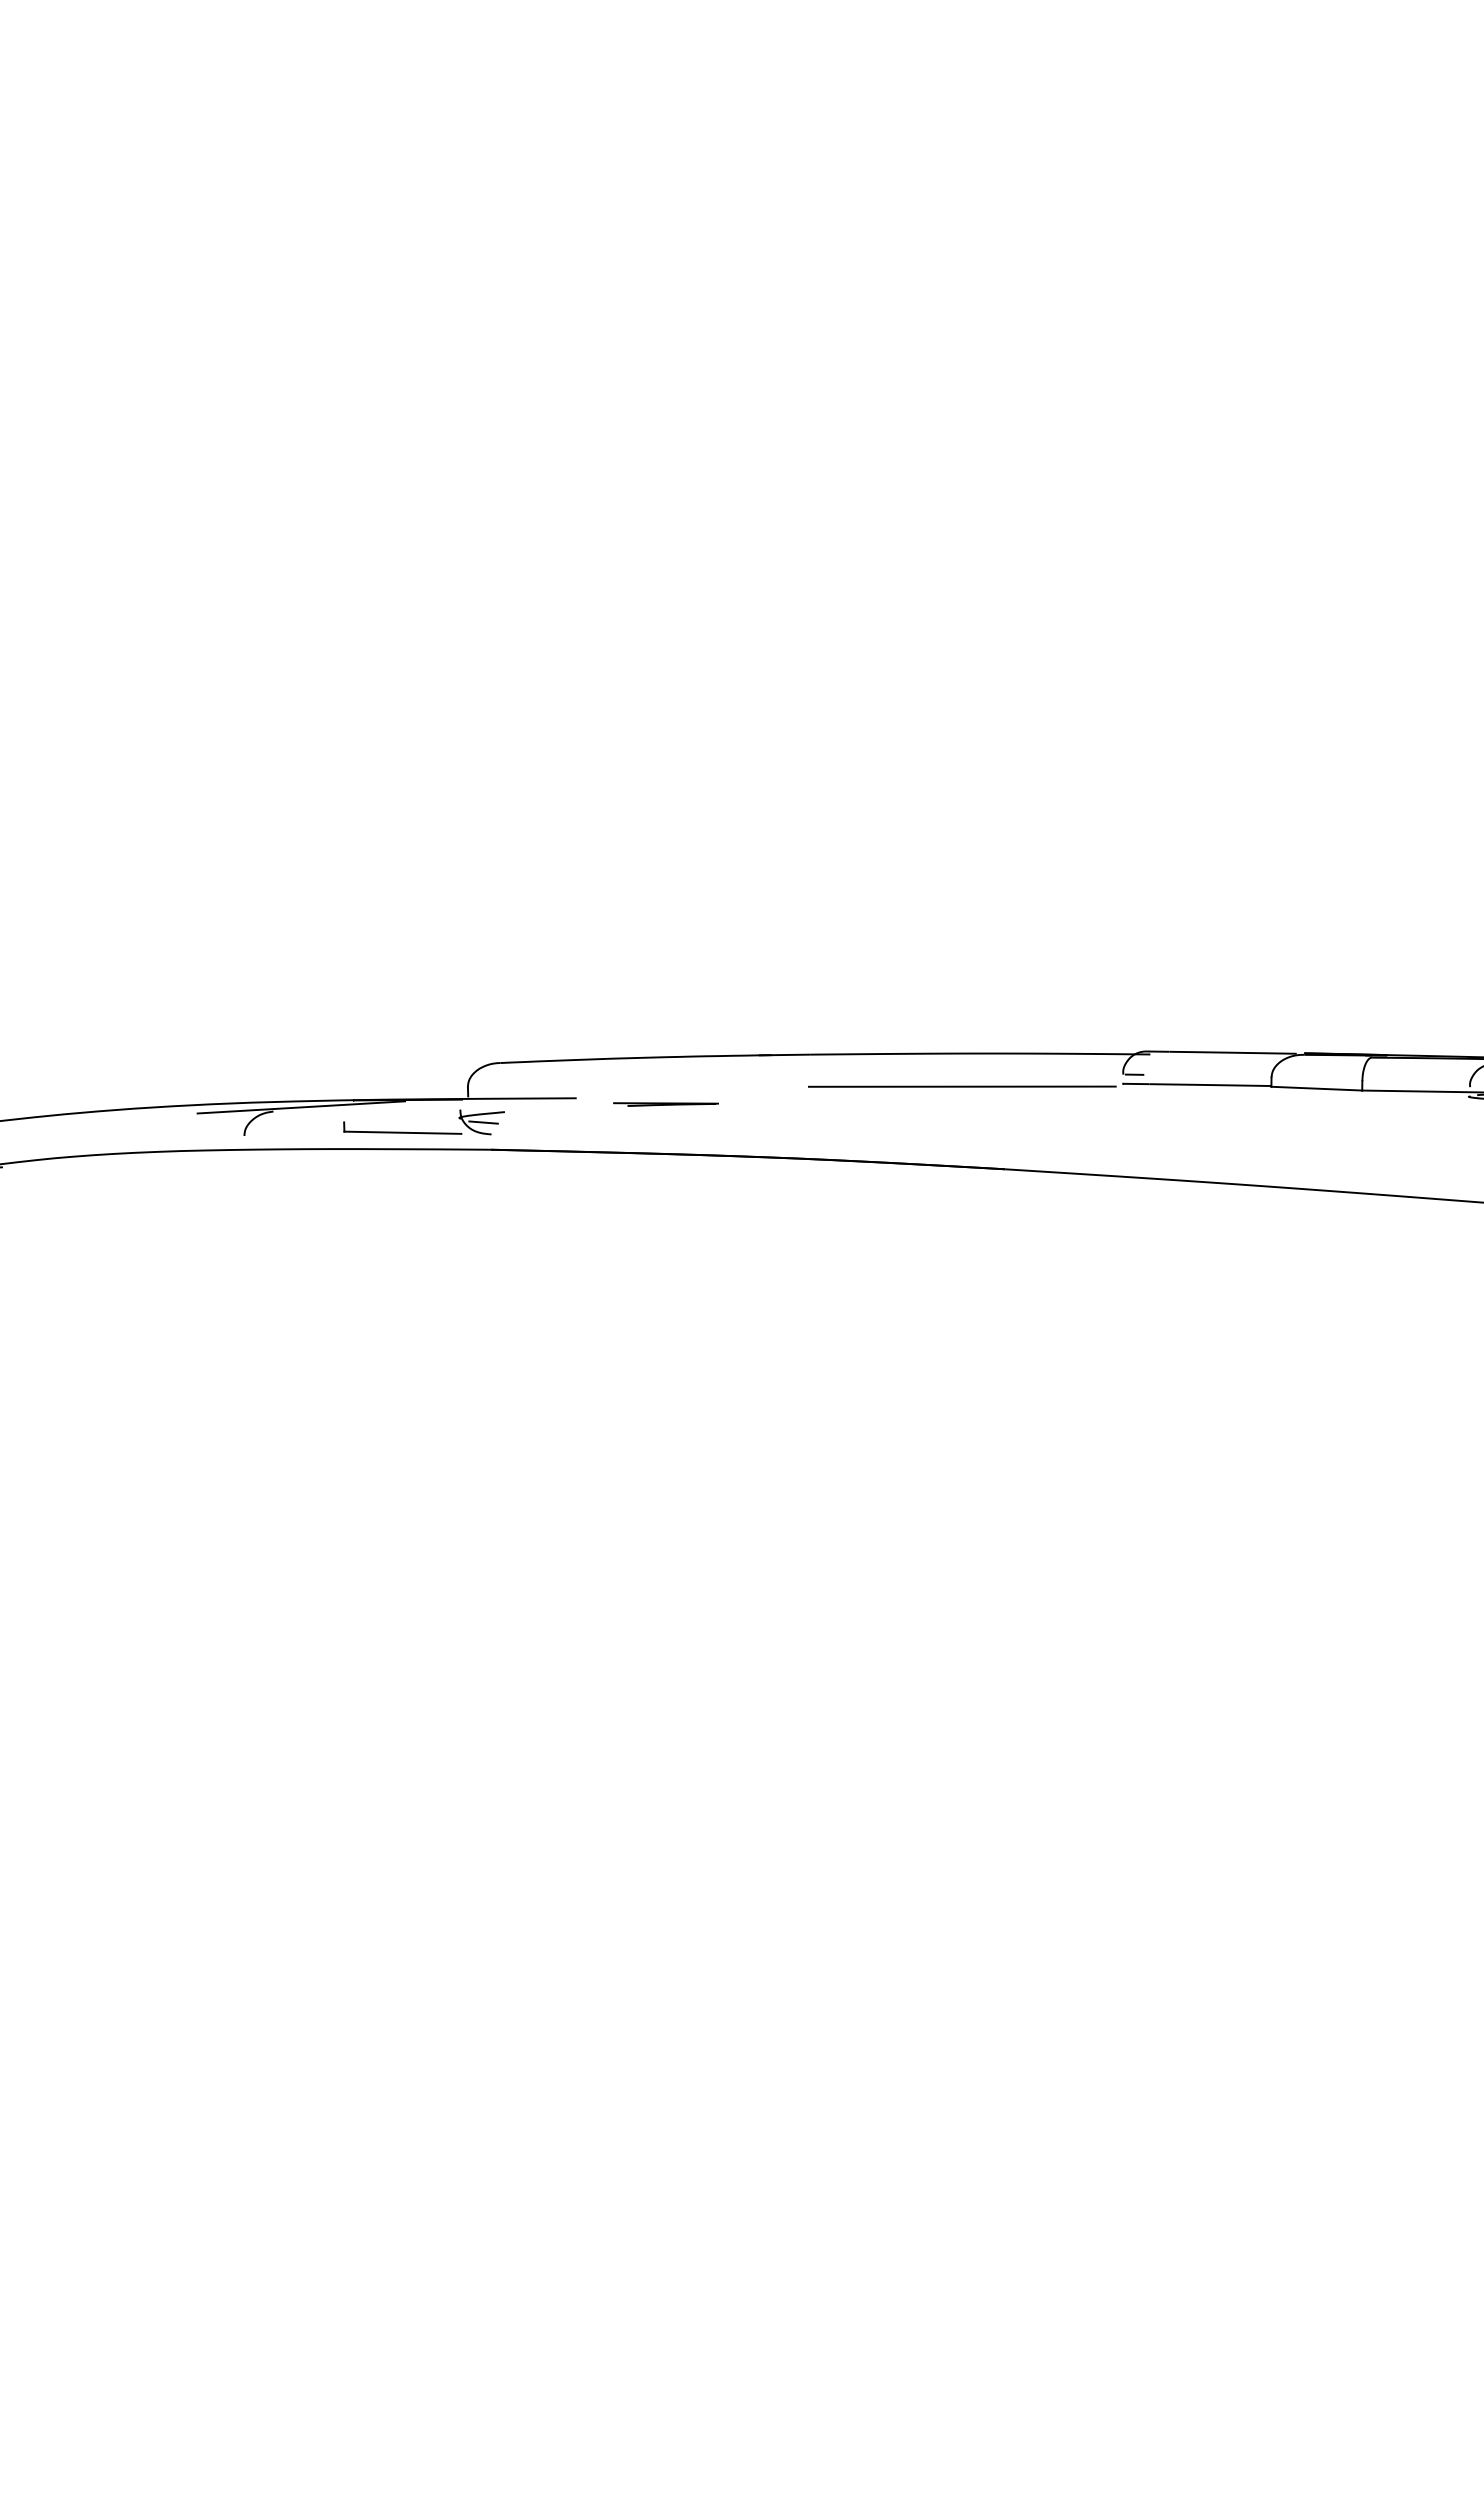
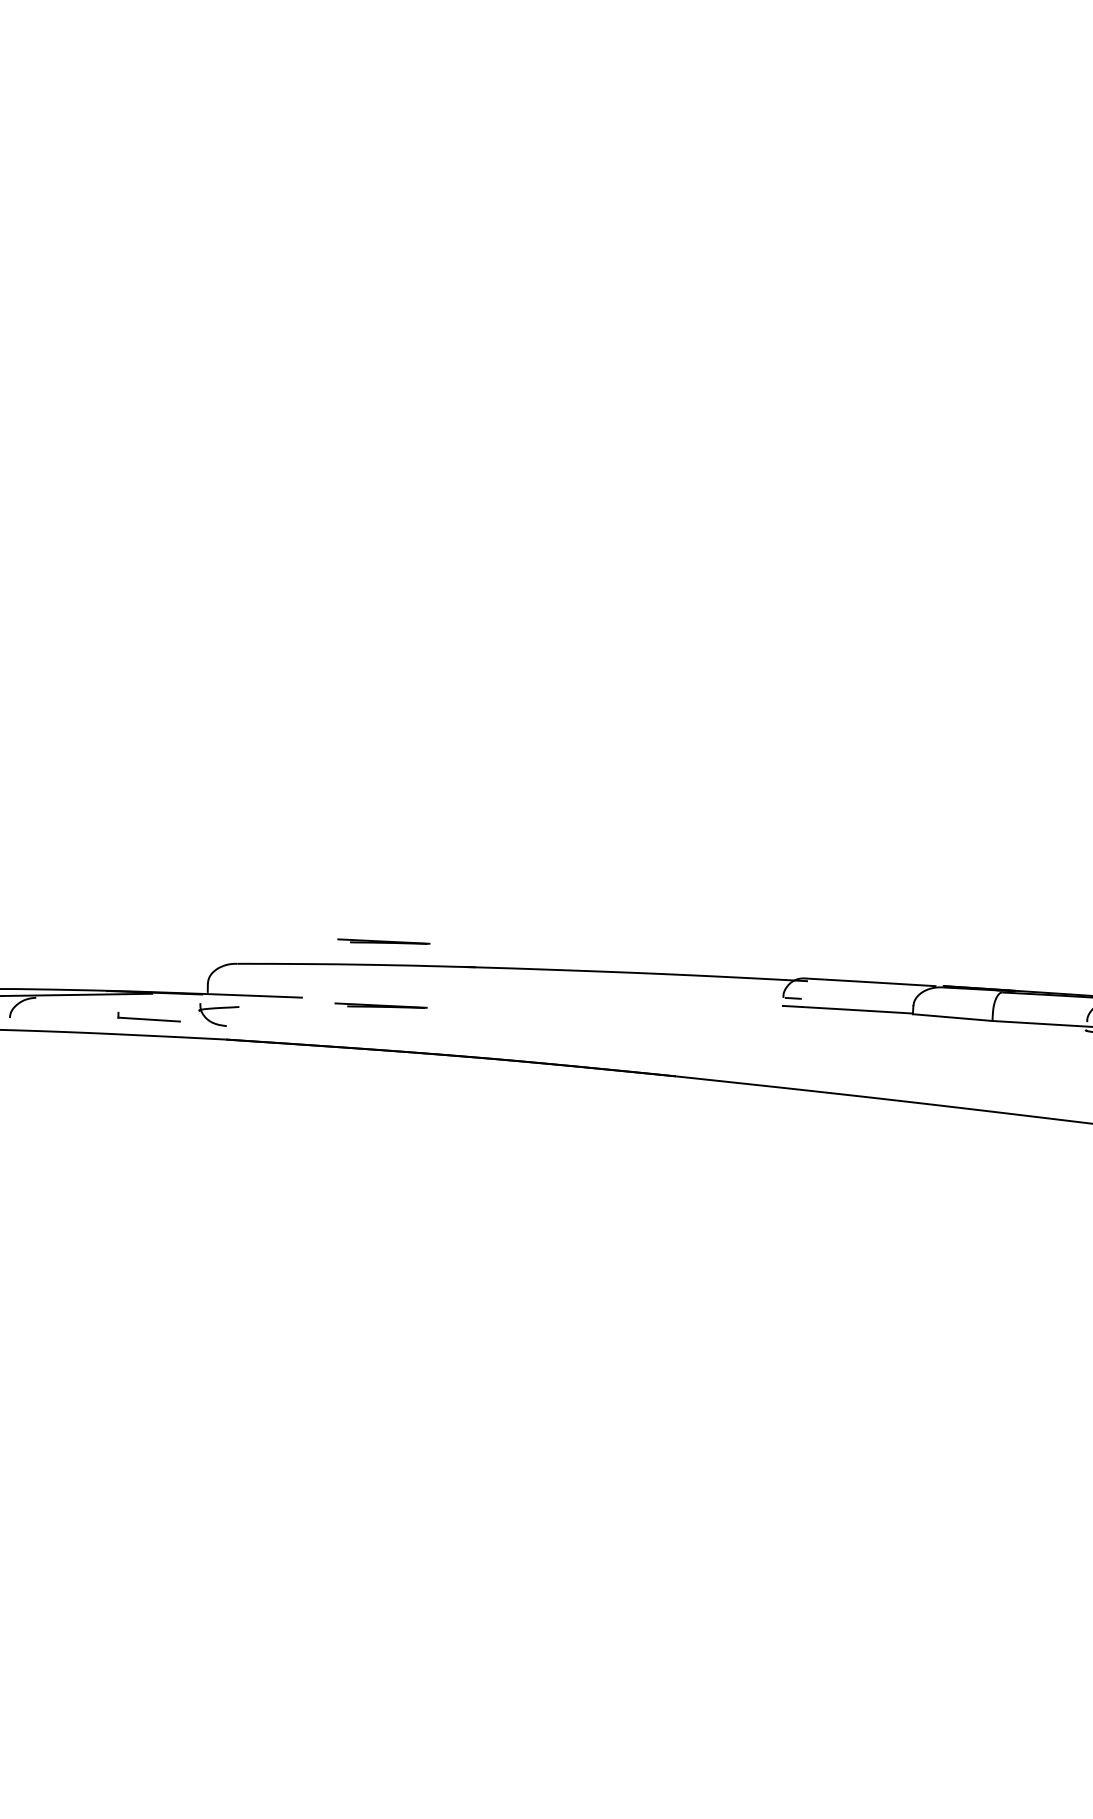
line: (665, 1031) -> (383, 942), added
line: (961, 1086) -> (641, 1002), removed
line: (483, 1122) -> (220, 1015), removed
part: (402, 1127) -> (148, 1016), size x0.6

